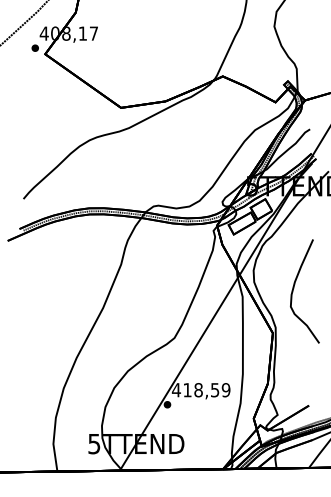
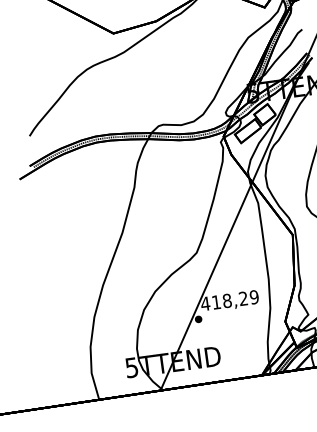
text: (215, 390) -> (243, 298), 418,59 -> 418,29

